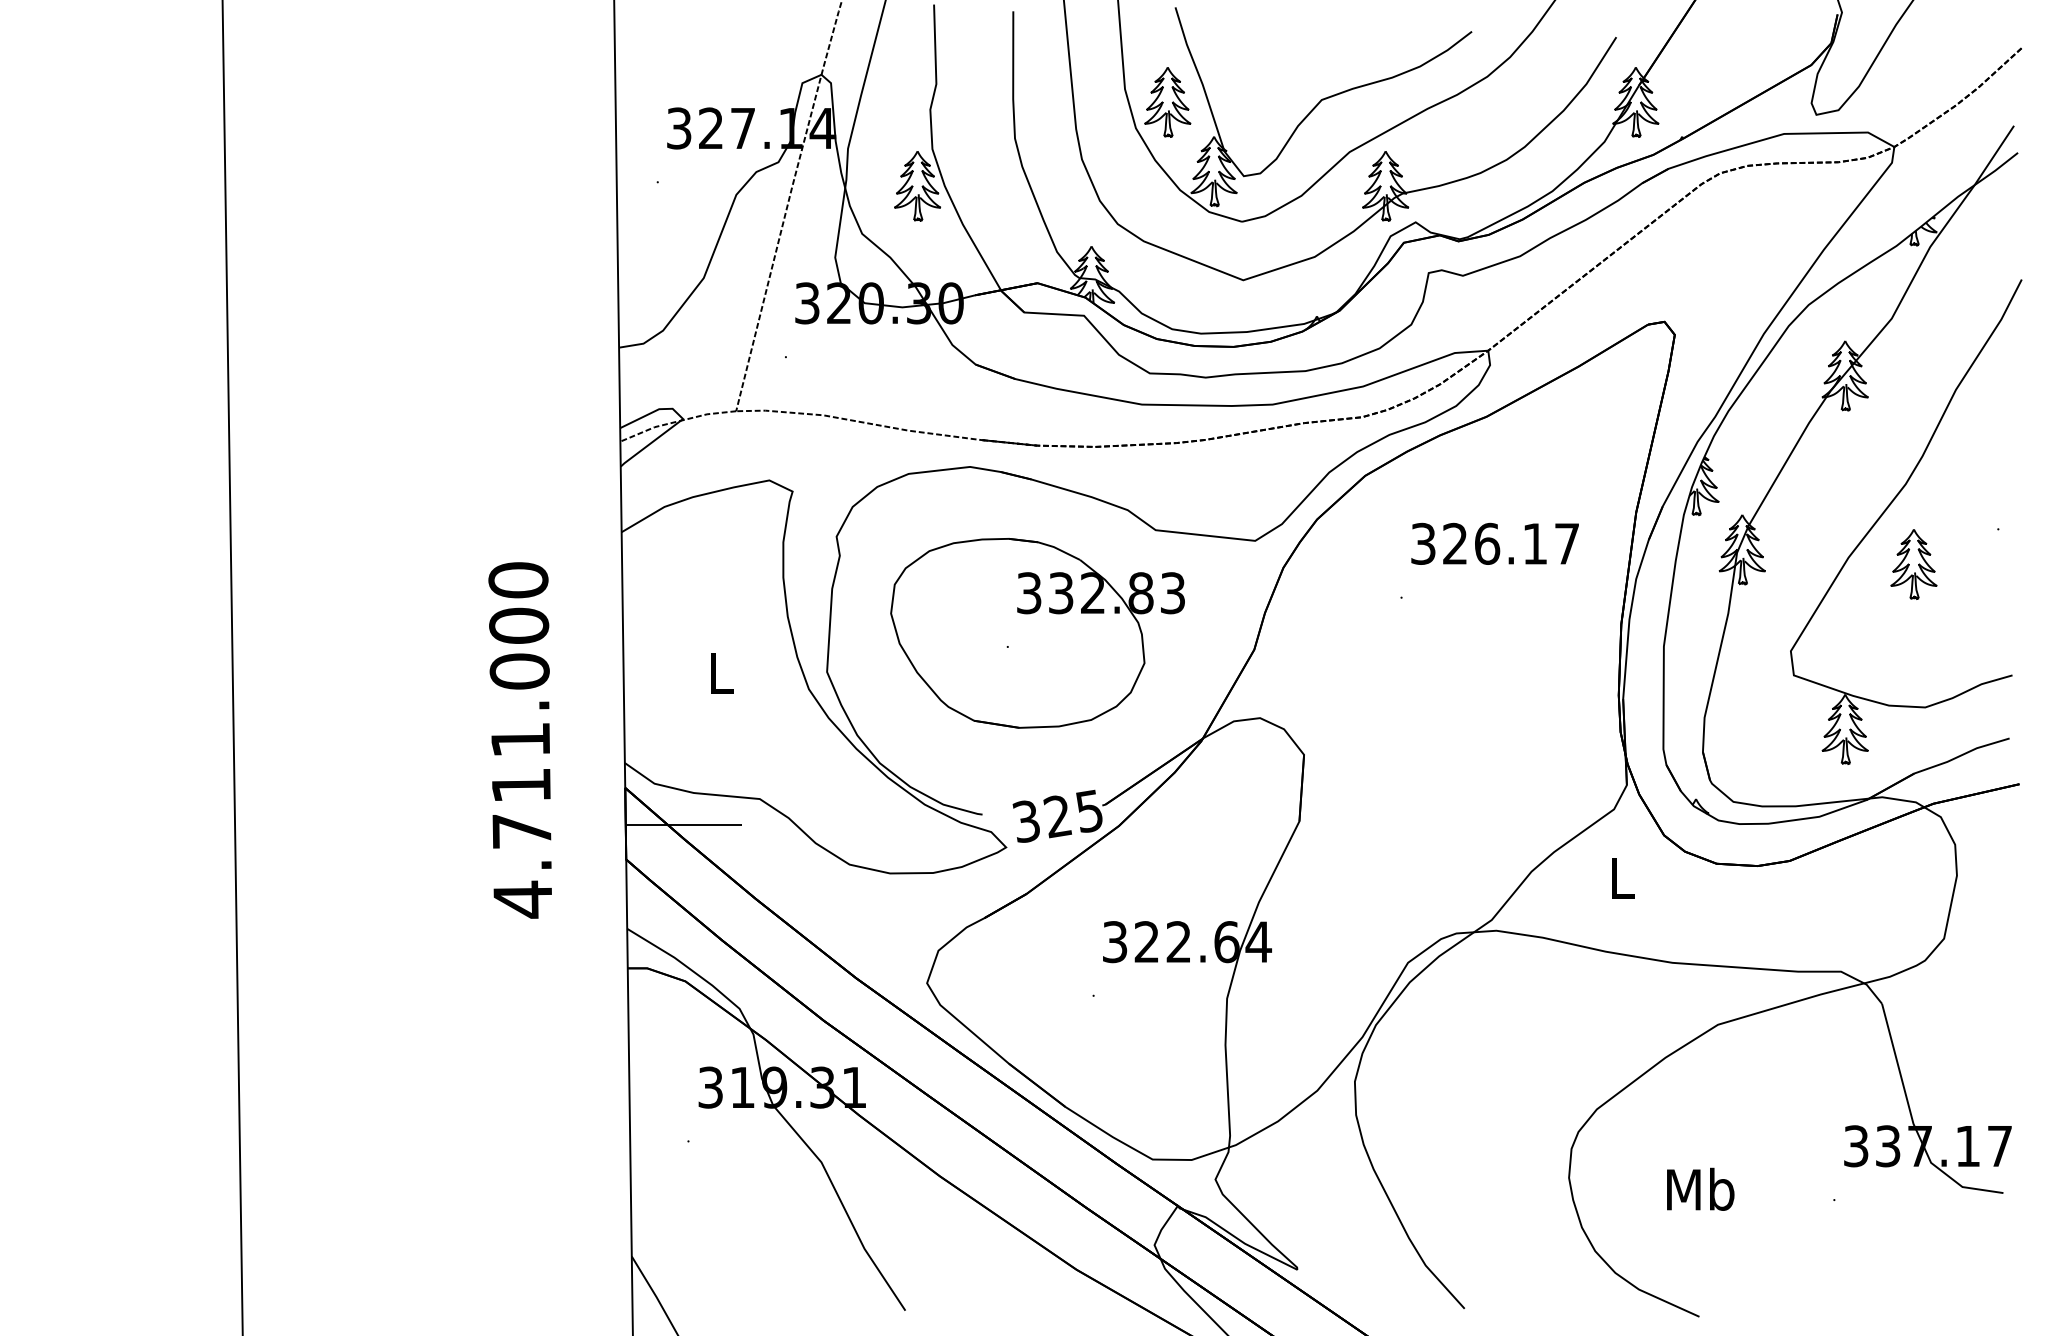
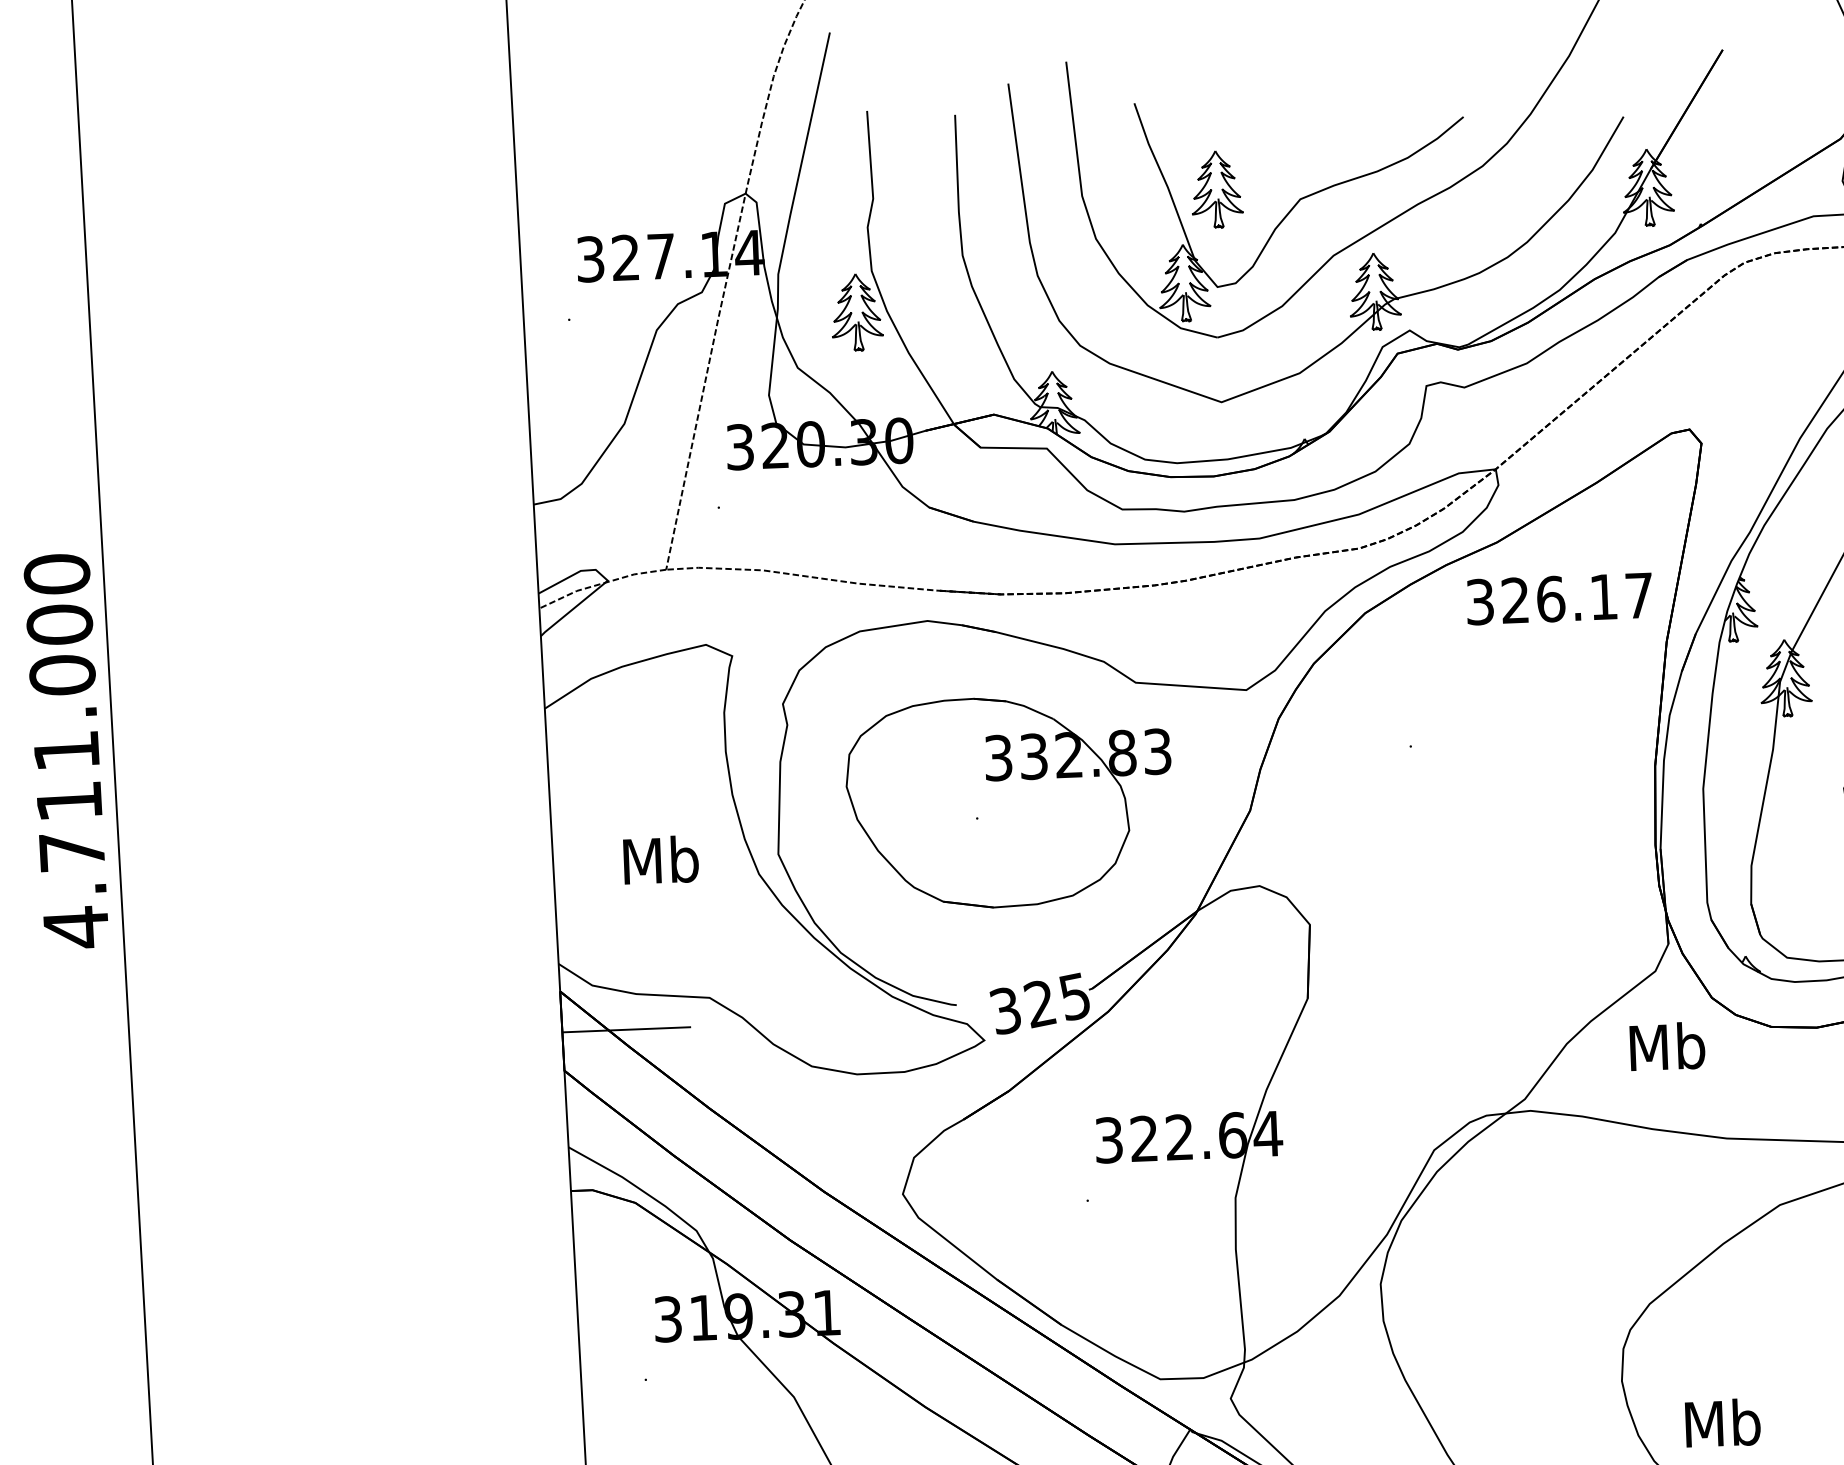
part: (1167, 102) -> (1216, 189), moved
text: (1494, 543) -> (1558, 598), moved
text: (720, 672) -> (660, 859), L -> Mb
text: (519, 740) -> (65, 751), moved
text: (1622, 877) -> (1667, 1046), L -> Mb
text: (1700, 1188) -> (1722, 1422), moved

